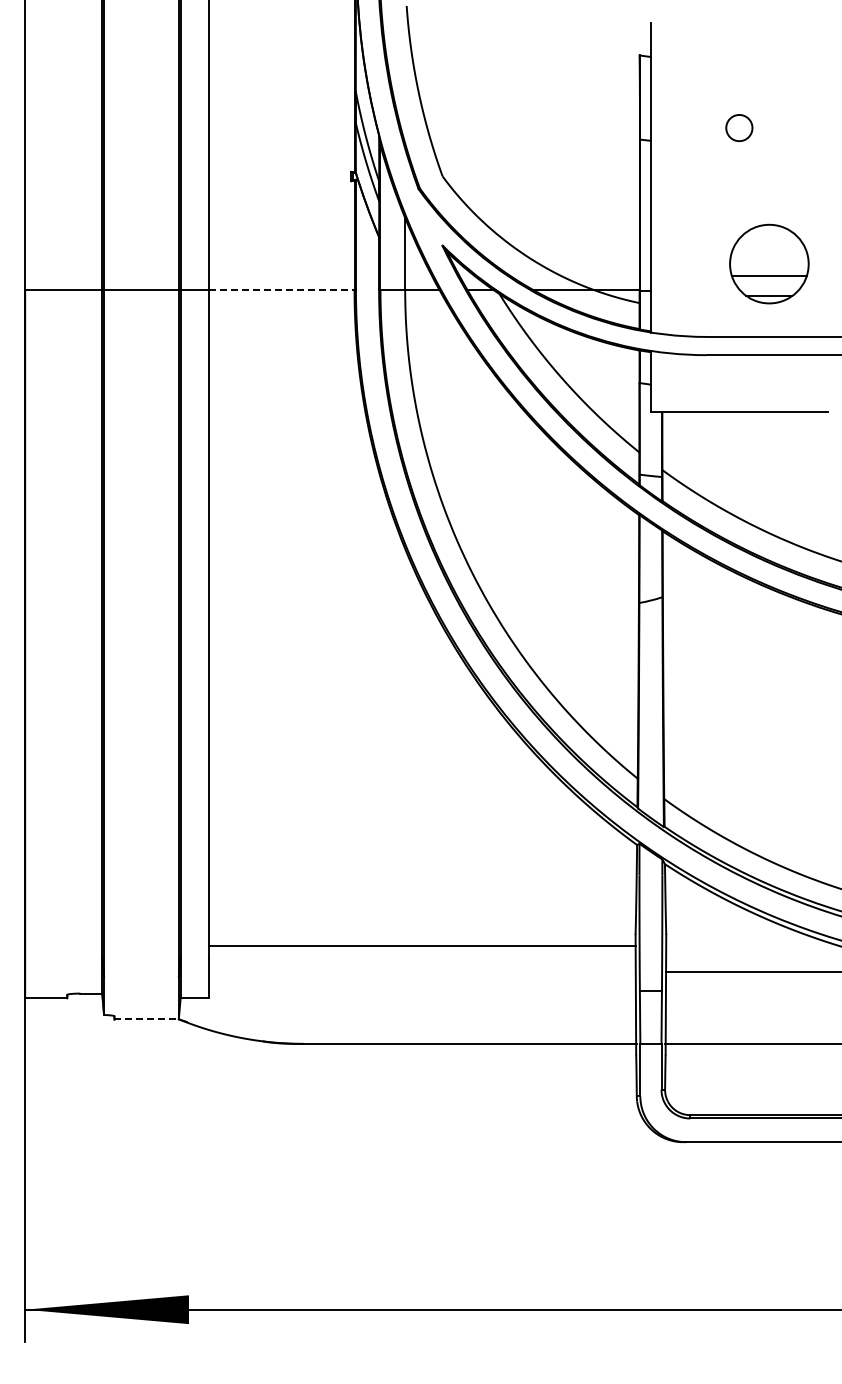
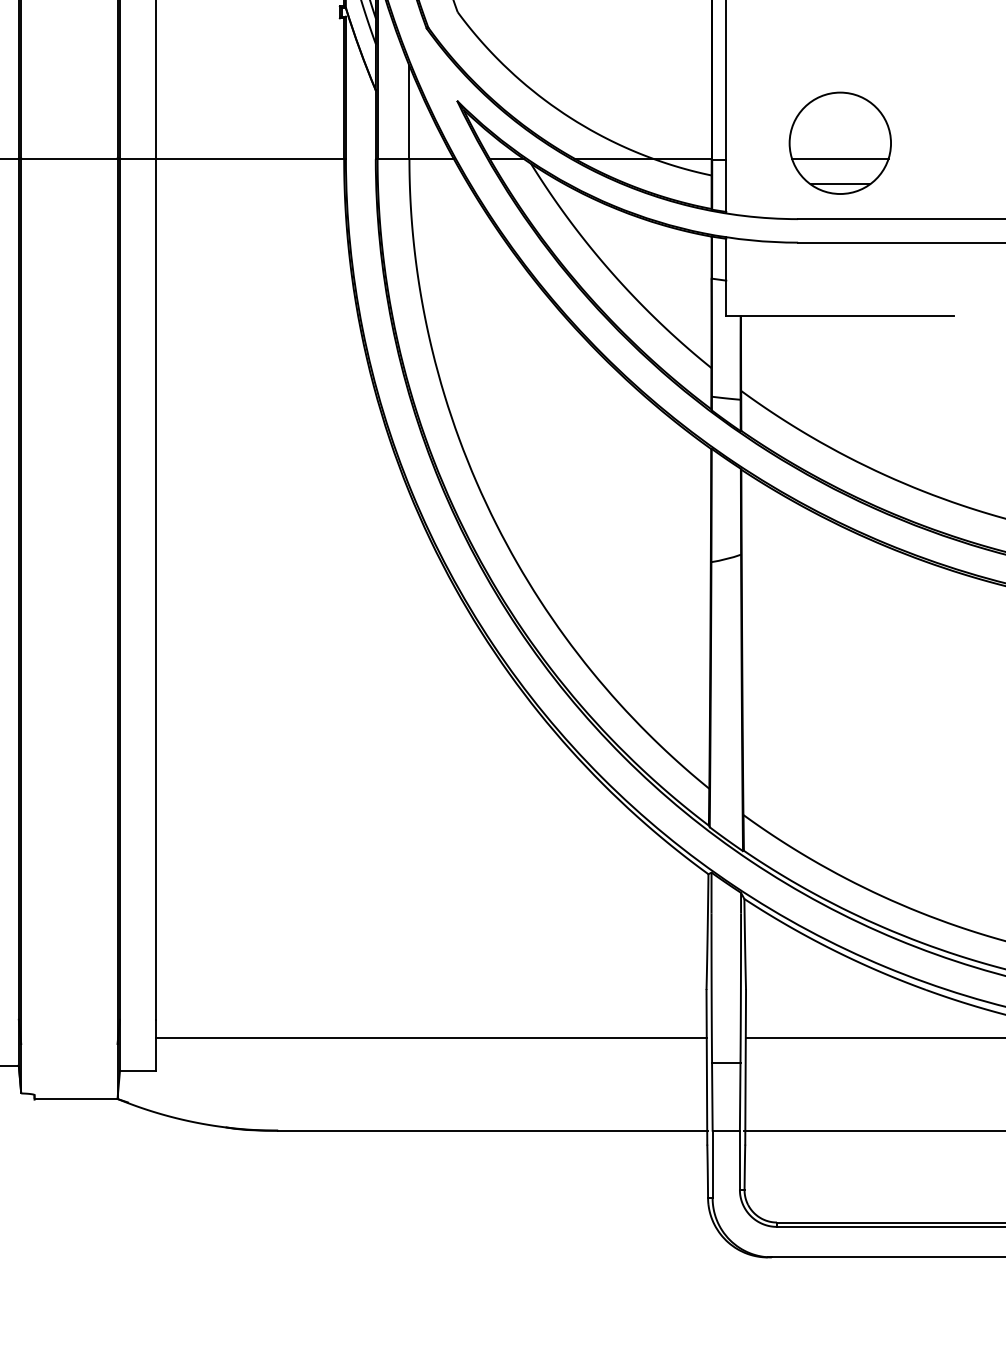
part: (769, 263) -> (840, 142), moved
line: (281, 290) -> (249, 159), dashed -> solid
line: (421, 945) -> (430, 1037), moved
line: (147, 1019) -> (77, 1099), dashed -> solid

